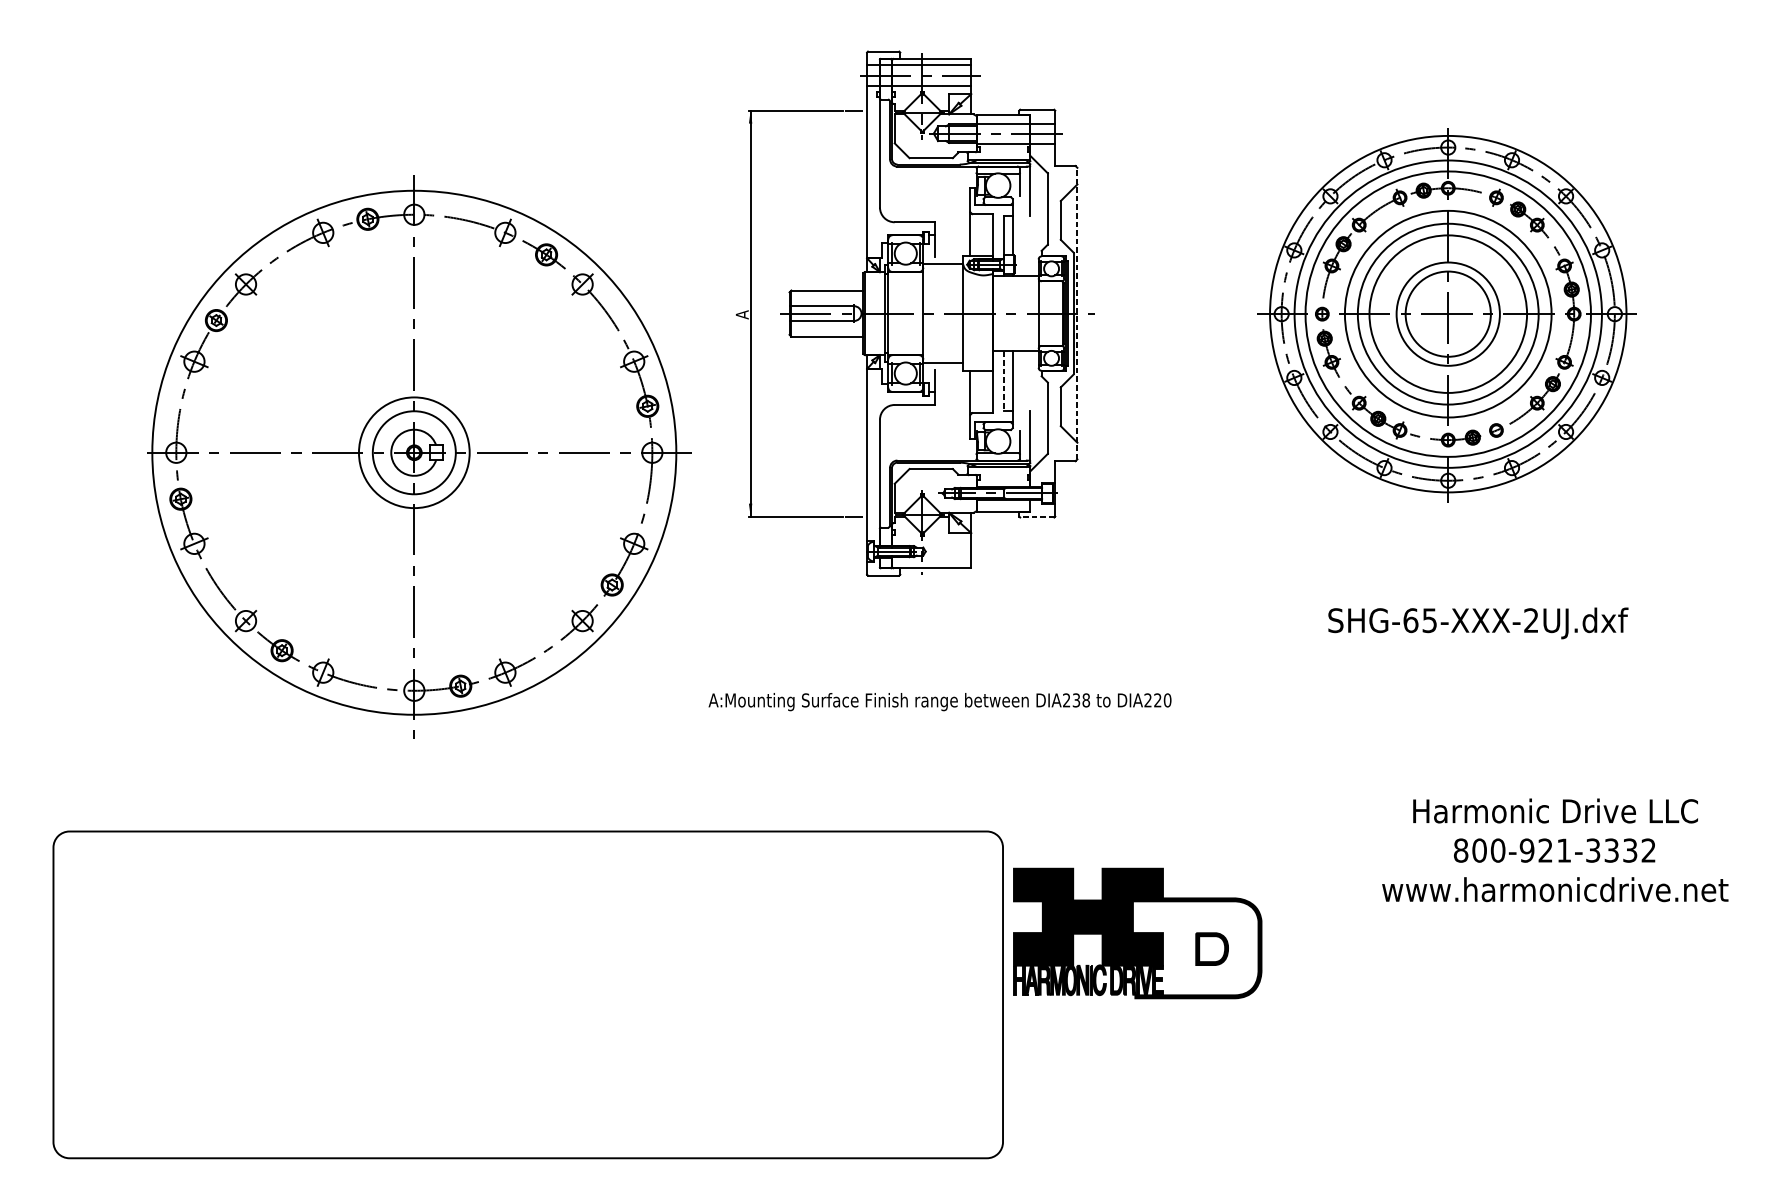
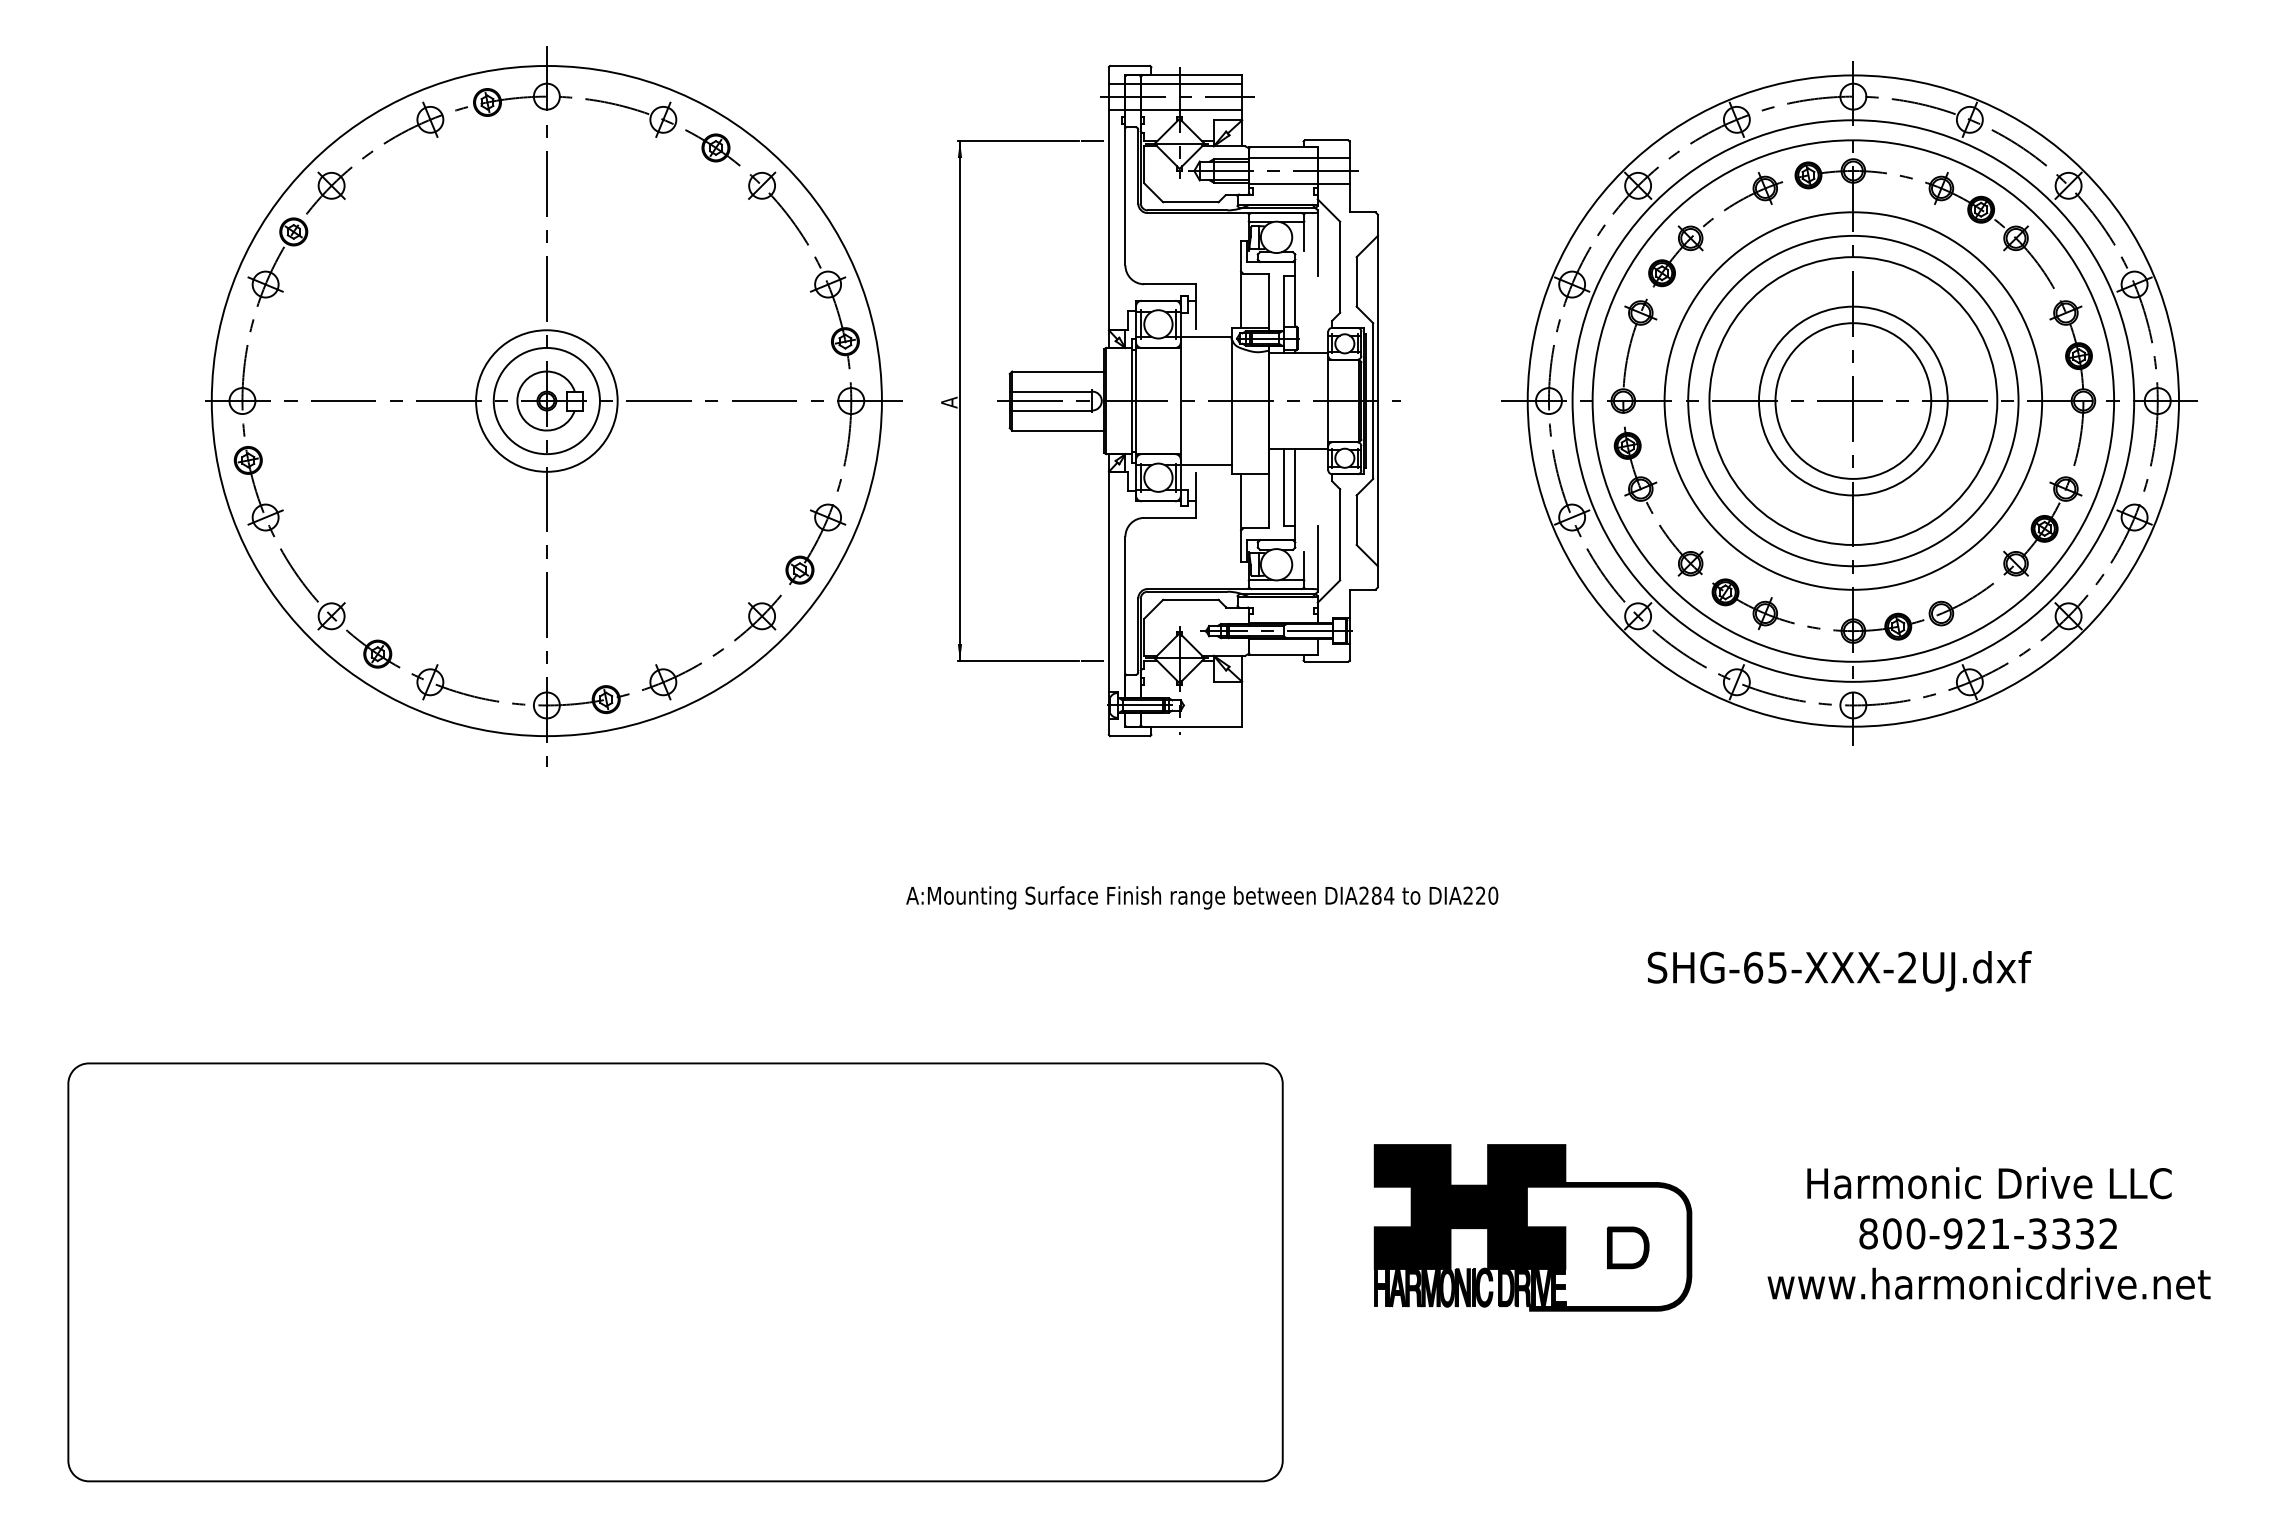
line: (1077, 313) -> (1377, 400), dashed -> solid
part: (1446, 315) -> (1849, 403), size x1.43
line: (1003, 381) -> (1283, 488), dashed -> solid
part: (419, 457) -> (553, 406), moved
line: (1037, 517) -> (1326, 661), dashed -> solid
text: (1478, 623) -> (1839, 971), moved
text: (1081, 700) -> (1382, 895), DIA238 -> DIA284
text: (1554, 850) -> (1988, 1233), moved
part: (1137, 933) -> (1532, 1227), moved

